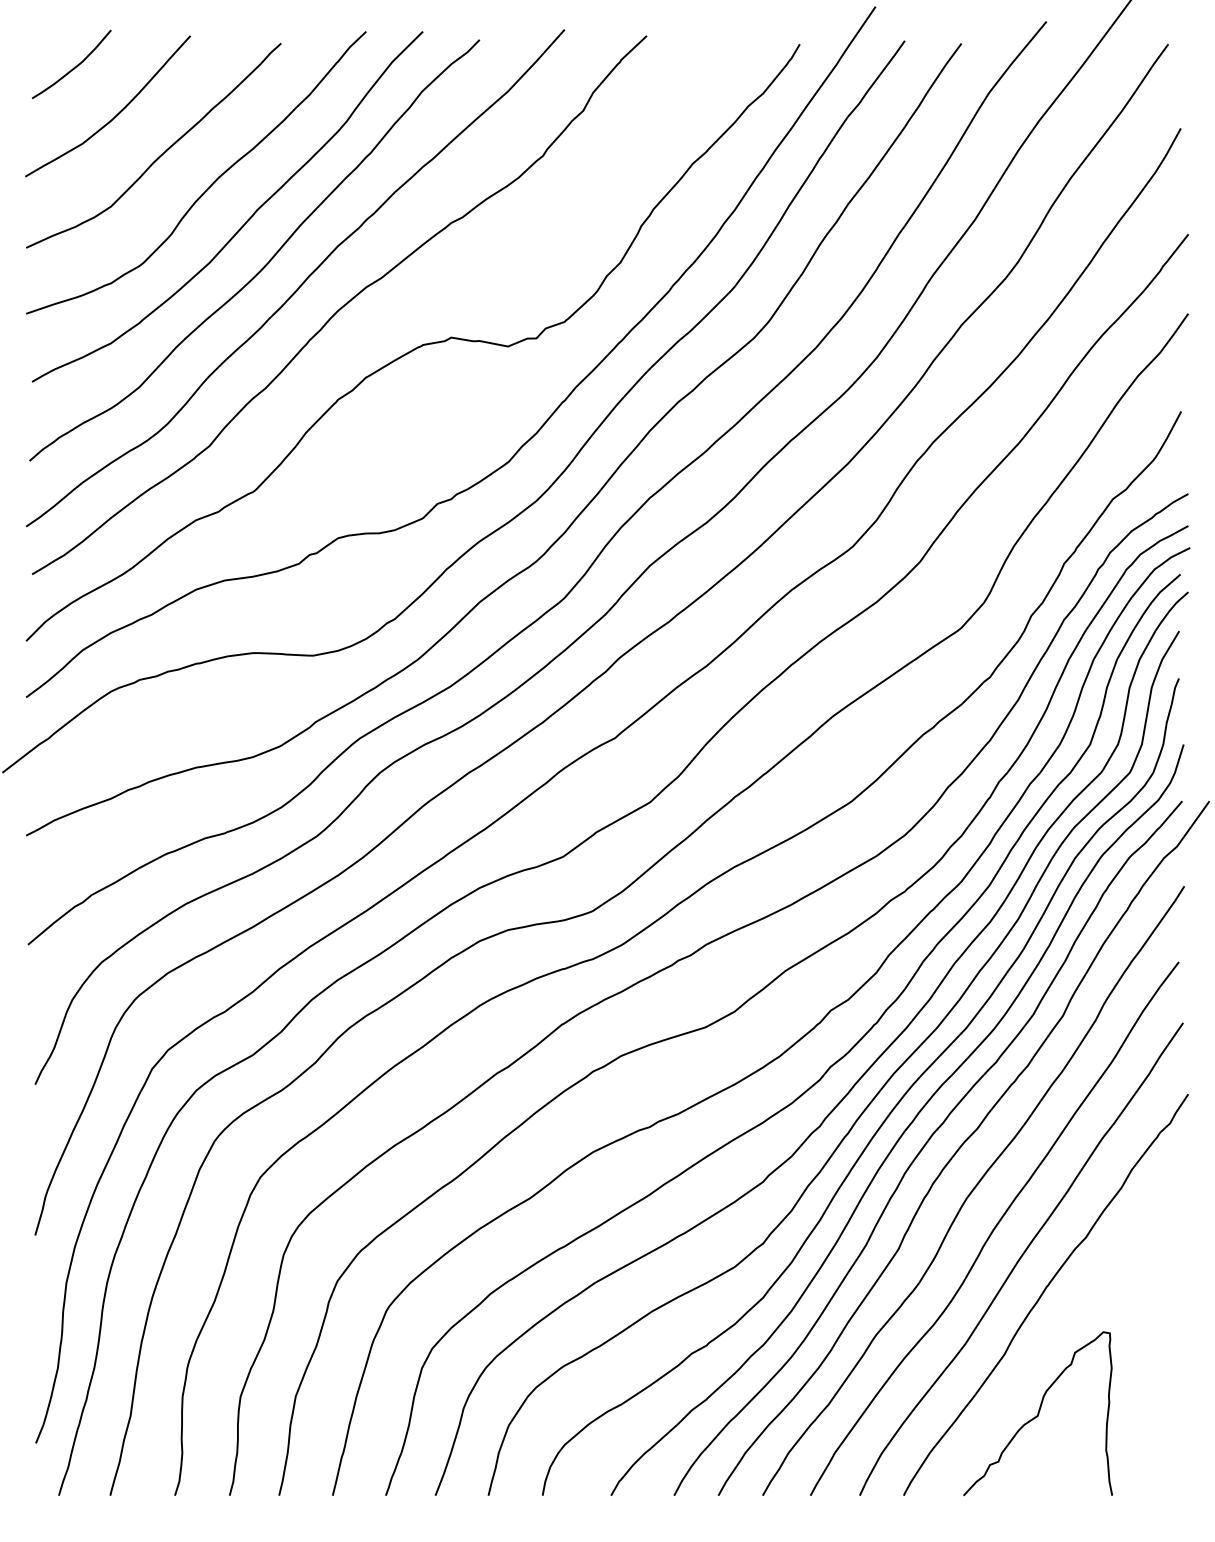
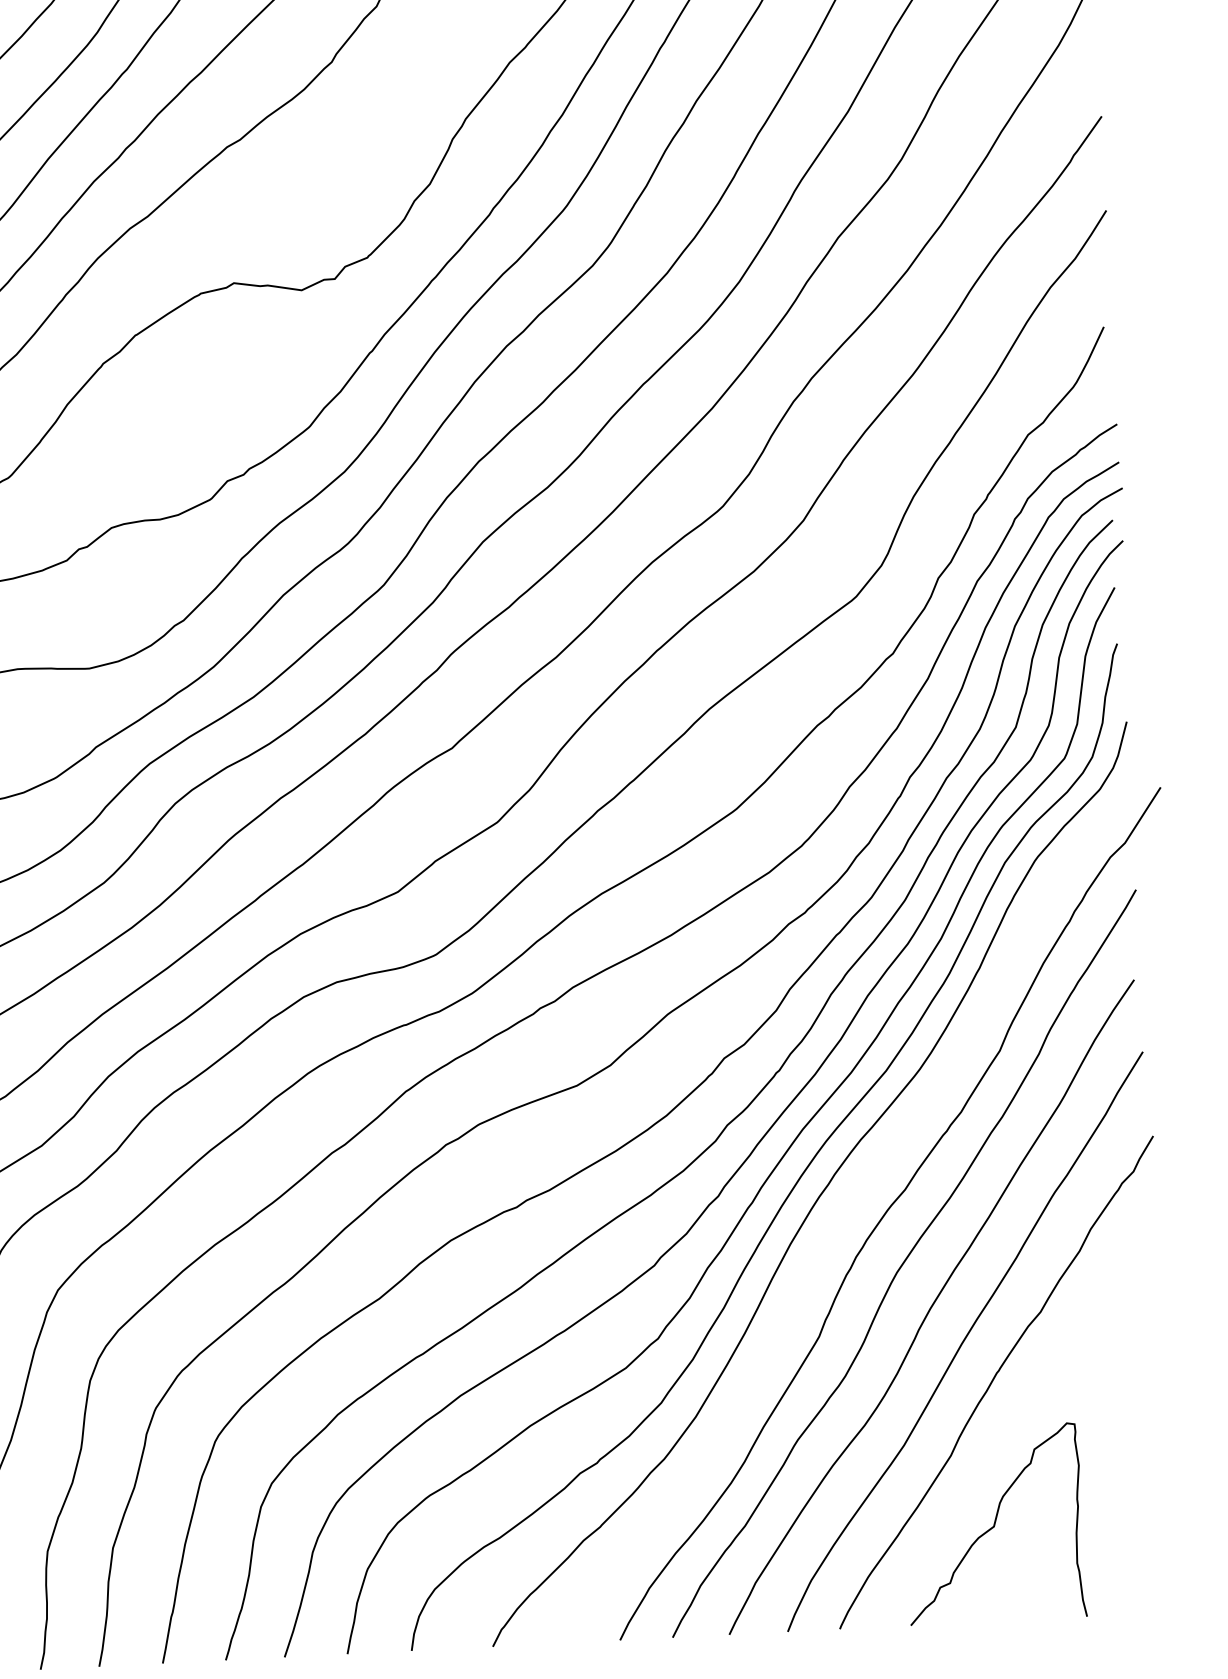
curve: (925, 1146) -> (844, 1213), removed

